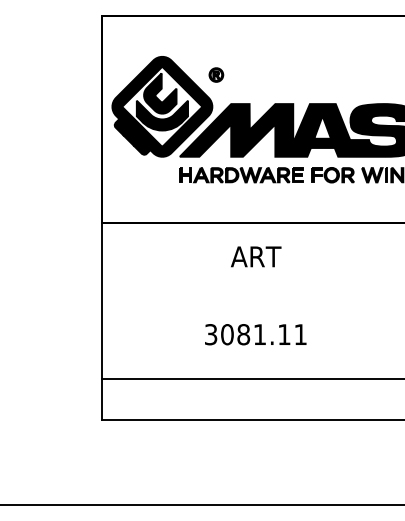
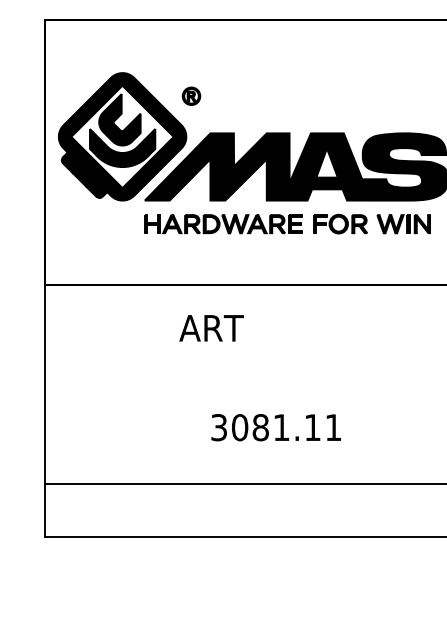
text: (256, 256) -> (212, 327), moved
text: (255, 334) -> (275, 427), moved

